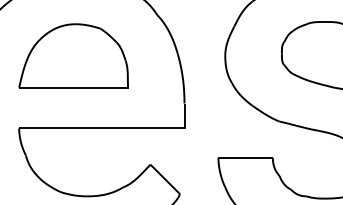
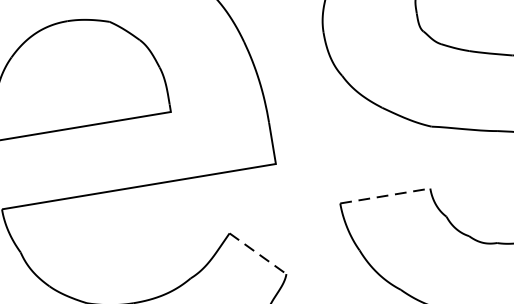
line: (246, 157) -> (386, 195), solid -> dashed
line: (165, 179) -> (258, 253), solid -> dashed

